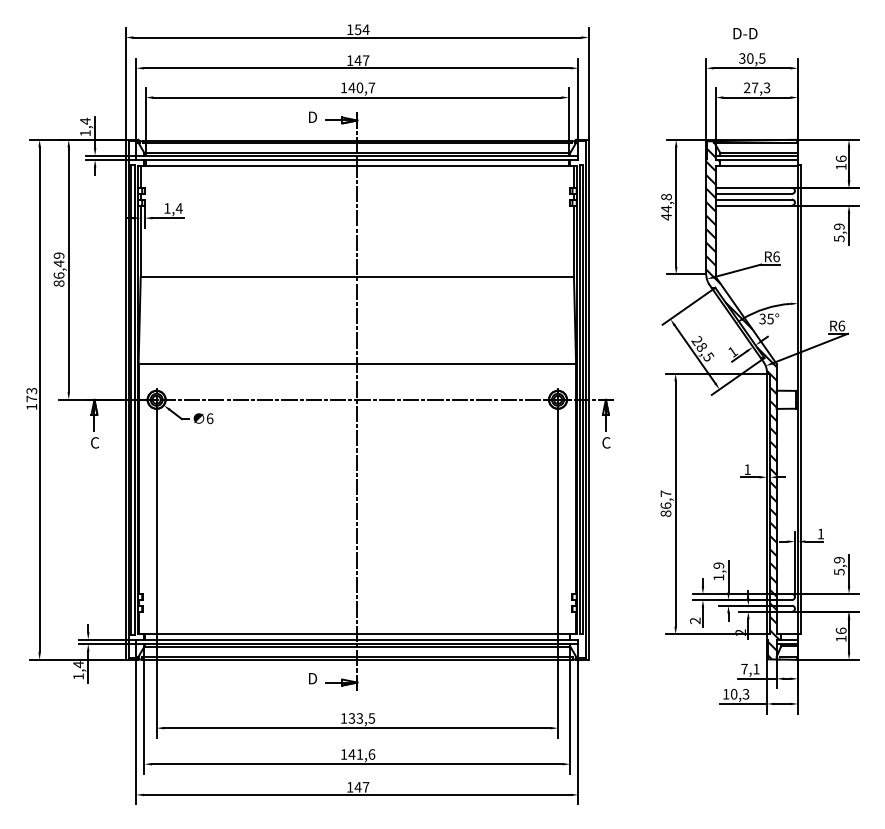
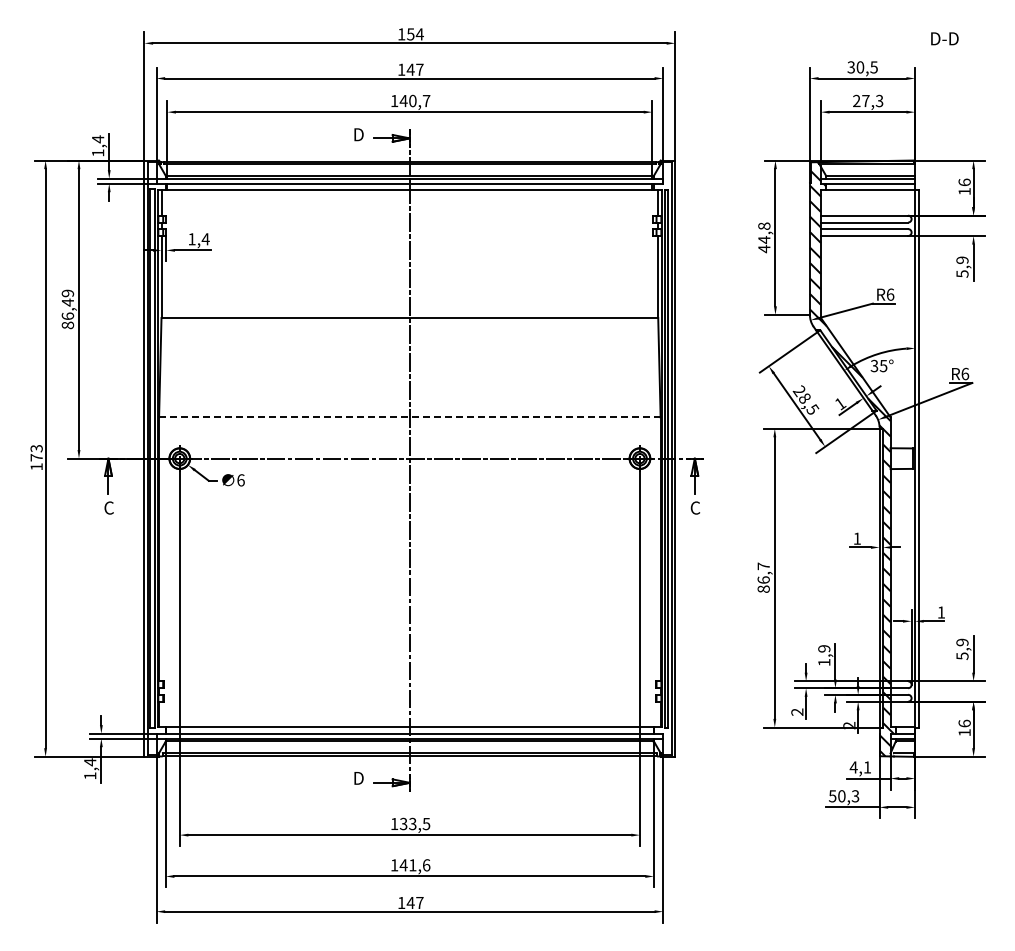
text: (745, 33) -> (944, 38), moved
line: (357, 363) -> (409, 417), solid -> dashed
text: (744, 669) -> (853, 767), 7,1 -> 4,1
text: (725, 694) -> (832, 796), 10,3 -> 50,3

